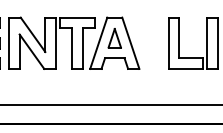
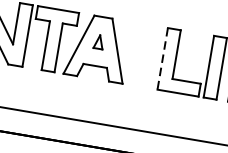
part: (114, 38) -> (98, 42), size x0.6
line: (168, 43) -> (162, 59), solid -> dashed

